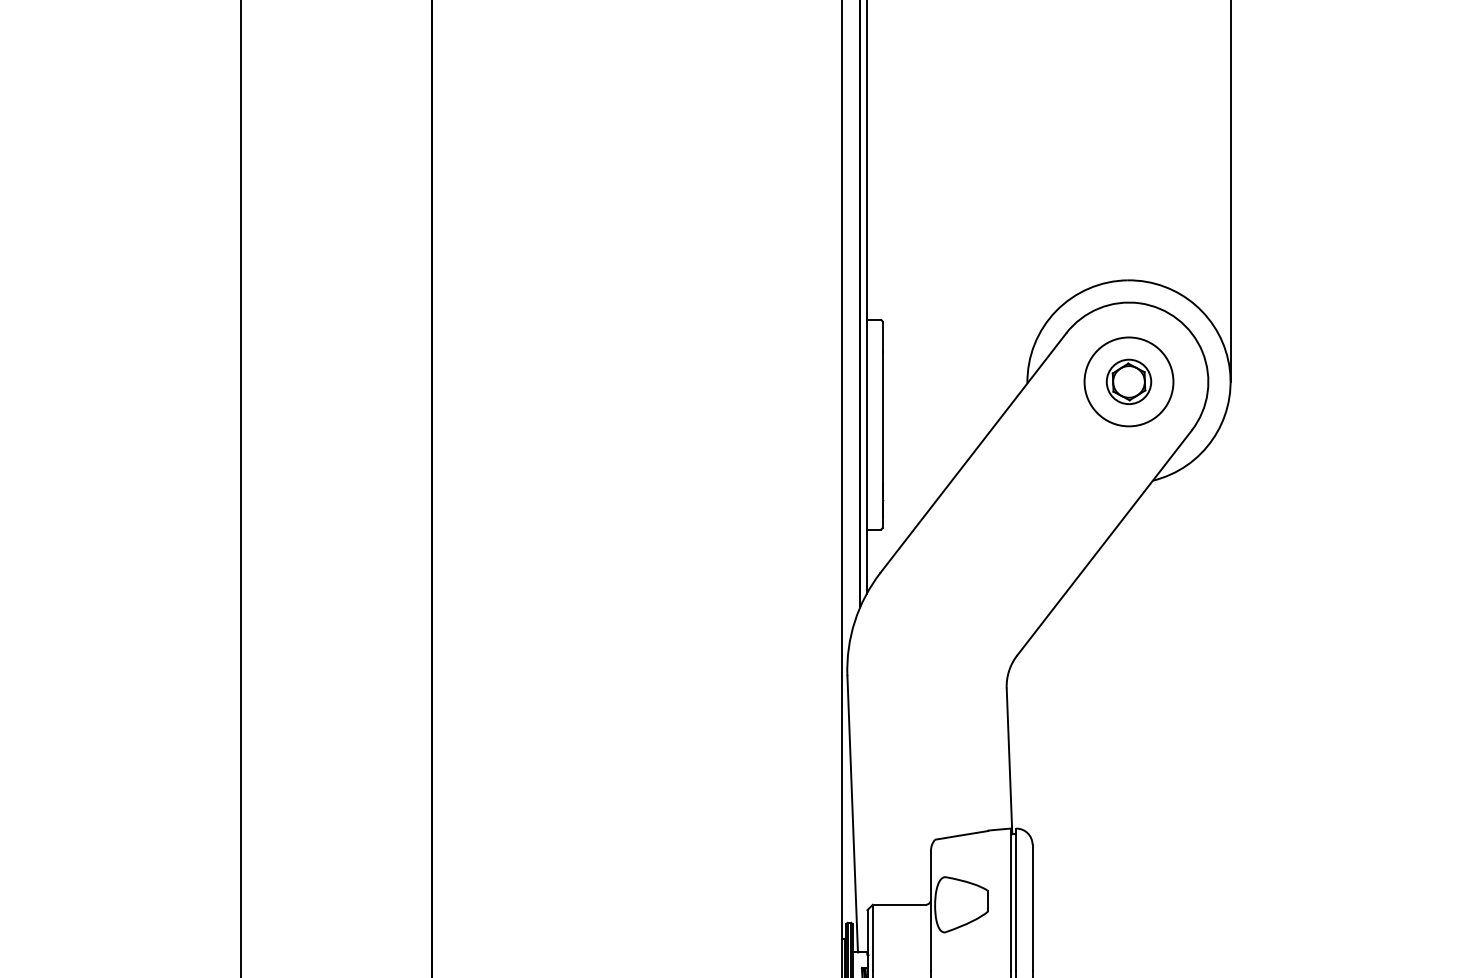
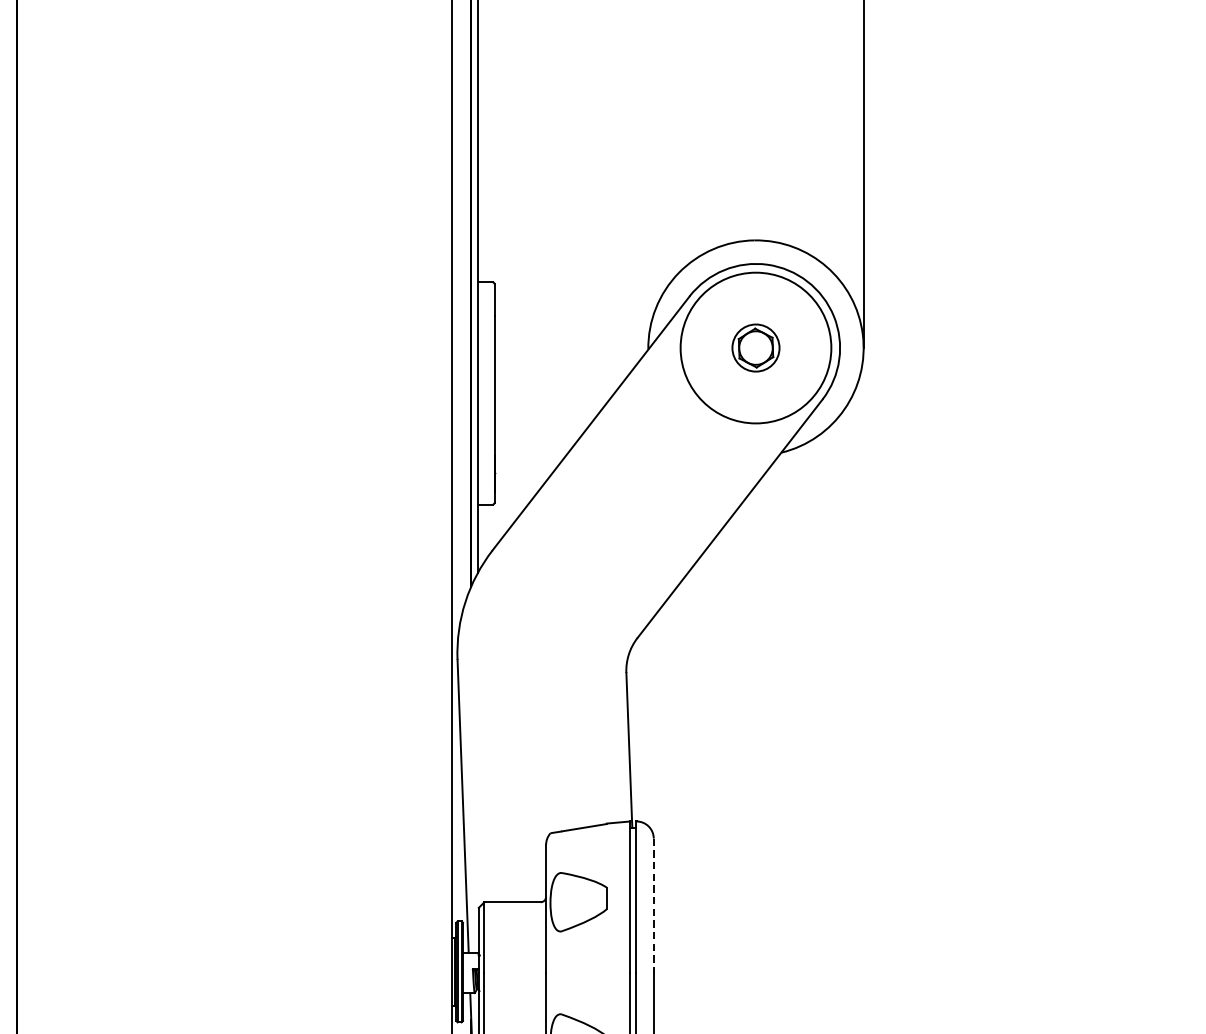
circle: (1128, 381) -> (755, 347), size x1.6
line: (1032, 908) -> (653, 906), solid -> dashed

